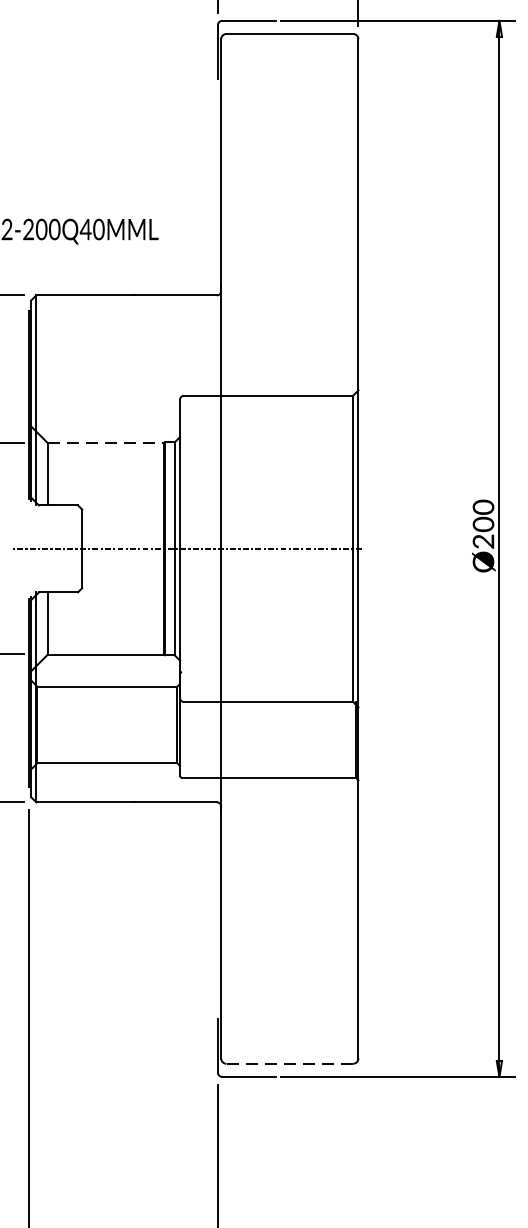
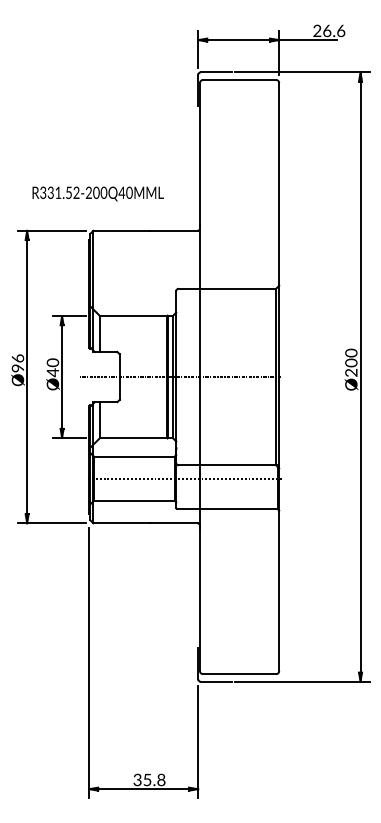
line: (105, 443) -> (133, 316), dashed -> solid
line: (194, 724) -> (184, 478), added
line: (289, 1064) -> (239, 674), dashed -> solid

